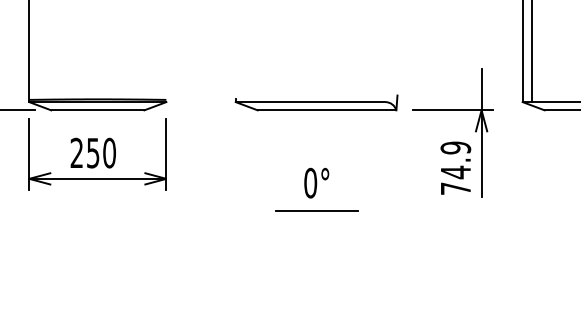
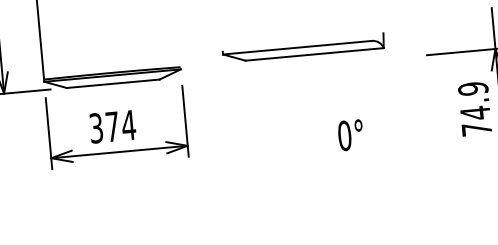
part: (316, 102) -> (303, 47), moved
text: (93, 152) -> (112, 126), 250 -> 374
text: (316, 182) -> (350, 134), moved
line: (317, 210) -> (341, 163), removed

